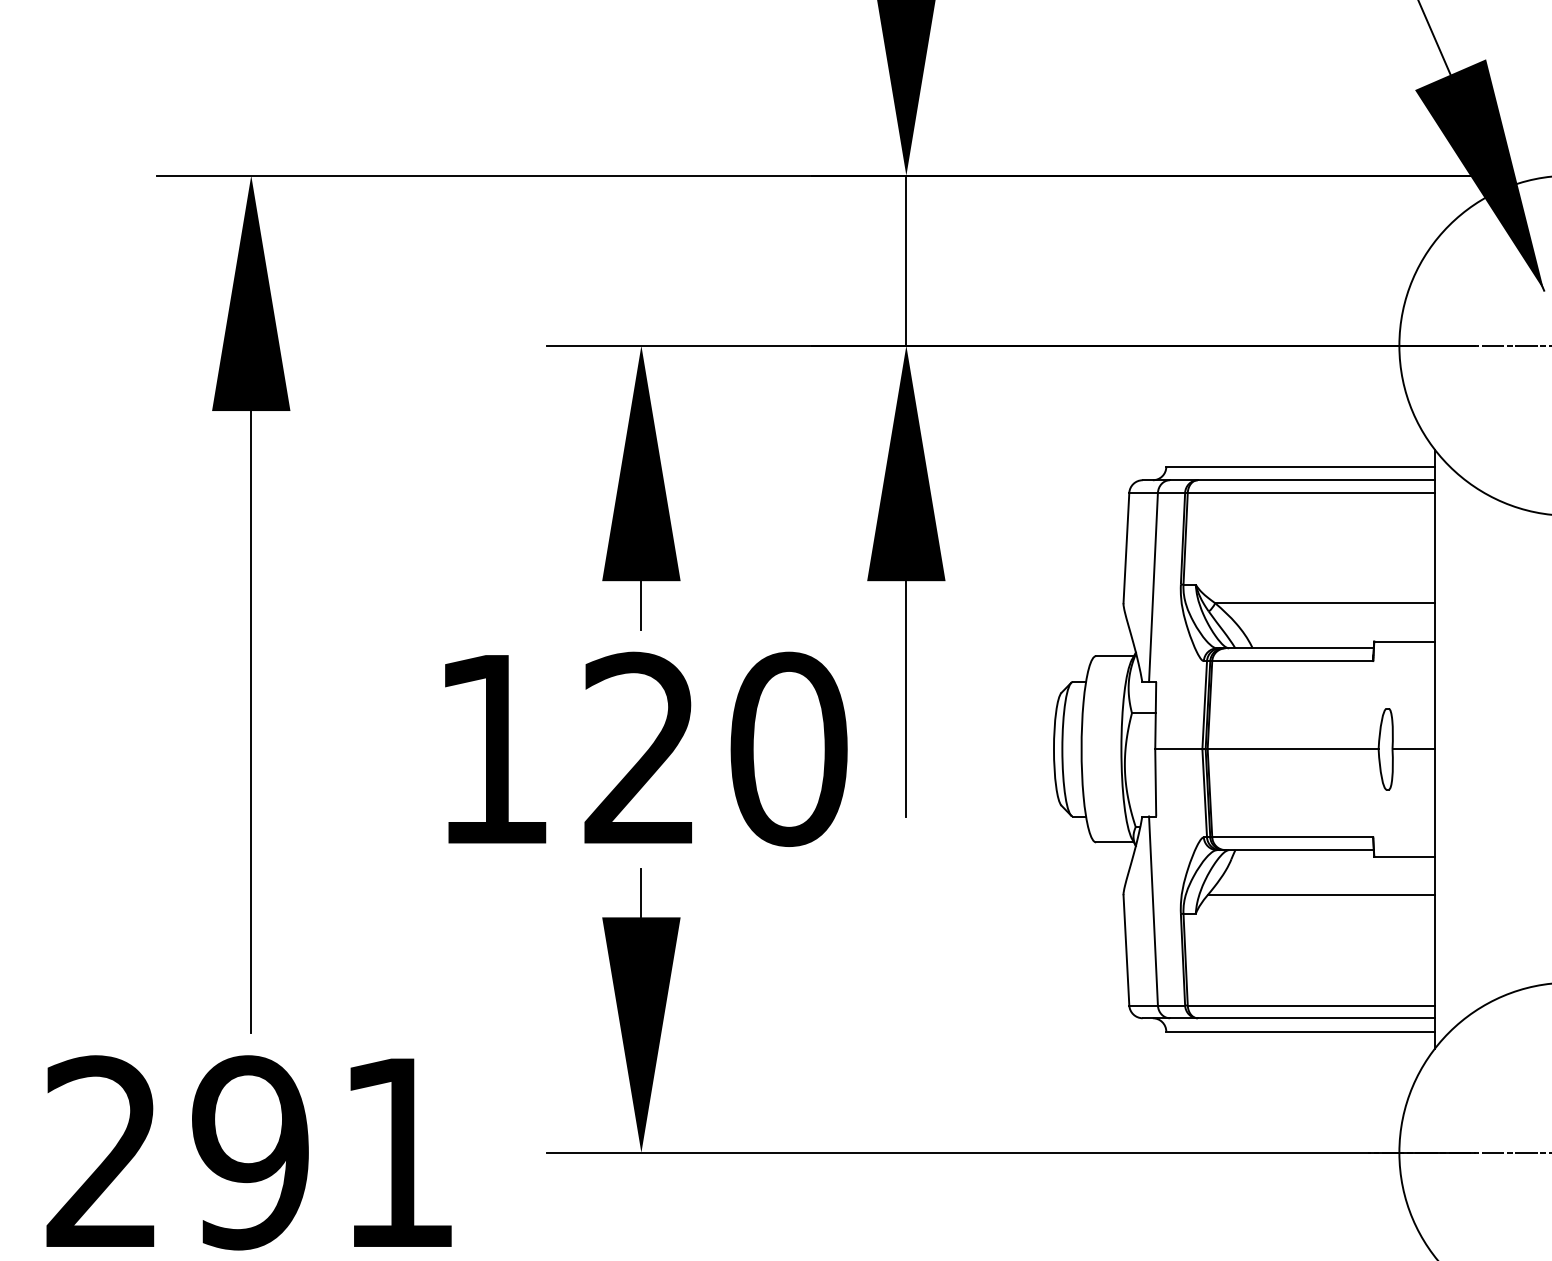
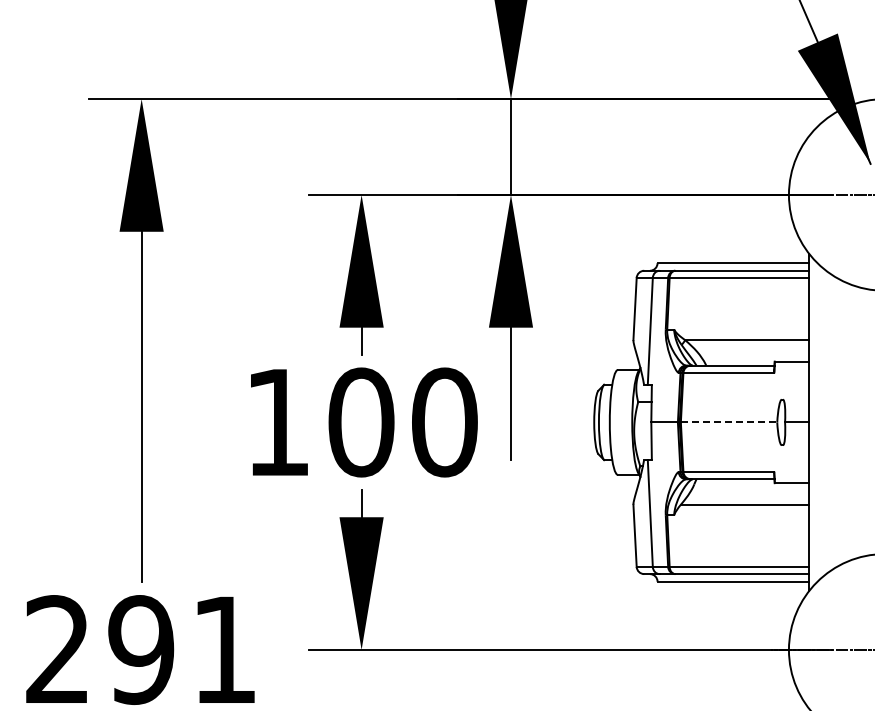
text: (641, 749) -> (361, 422), 120 -> 100
line: (1293, 749) -> (729, 422), solid -> dashed

